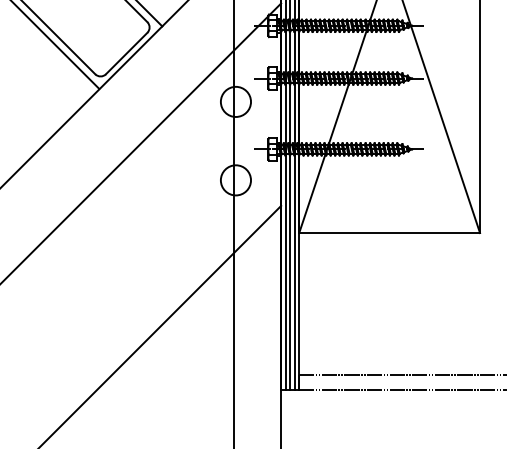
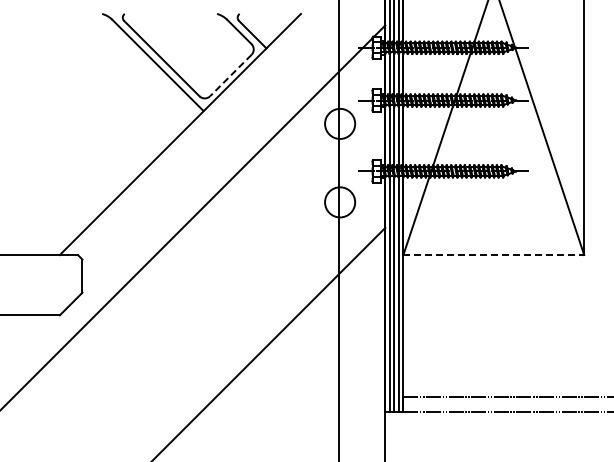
line: (126, 53) -> (230, 75), solid -> dashed
line: (390, 233) -> (494, 255), solid -> dashed

